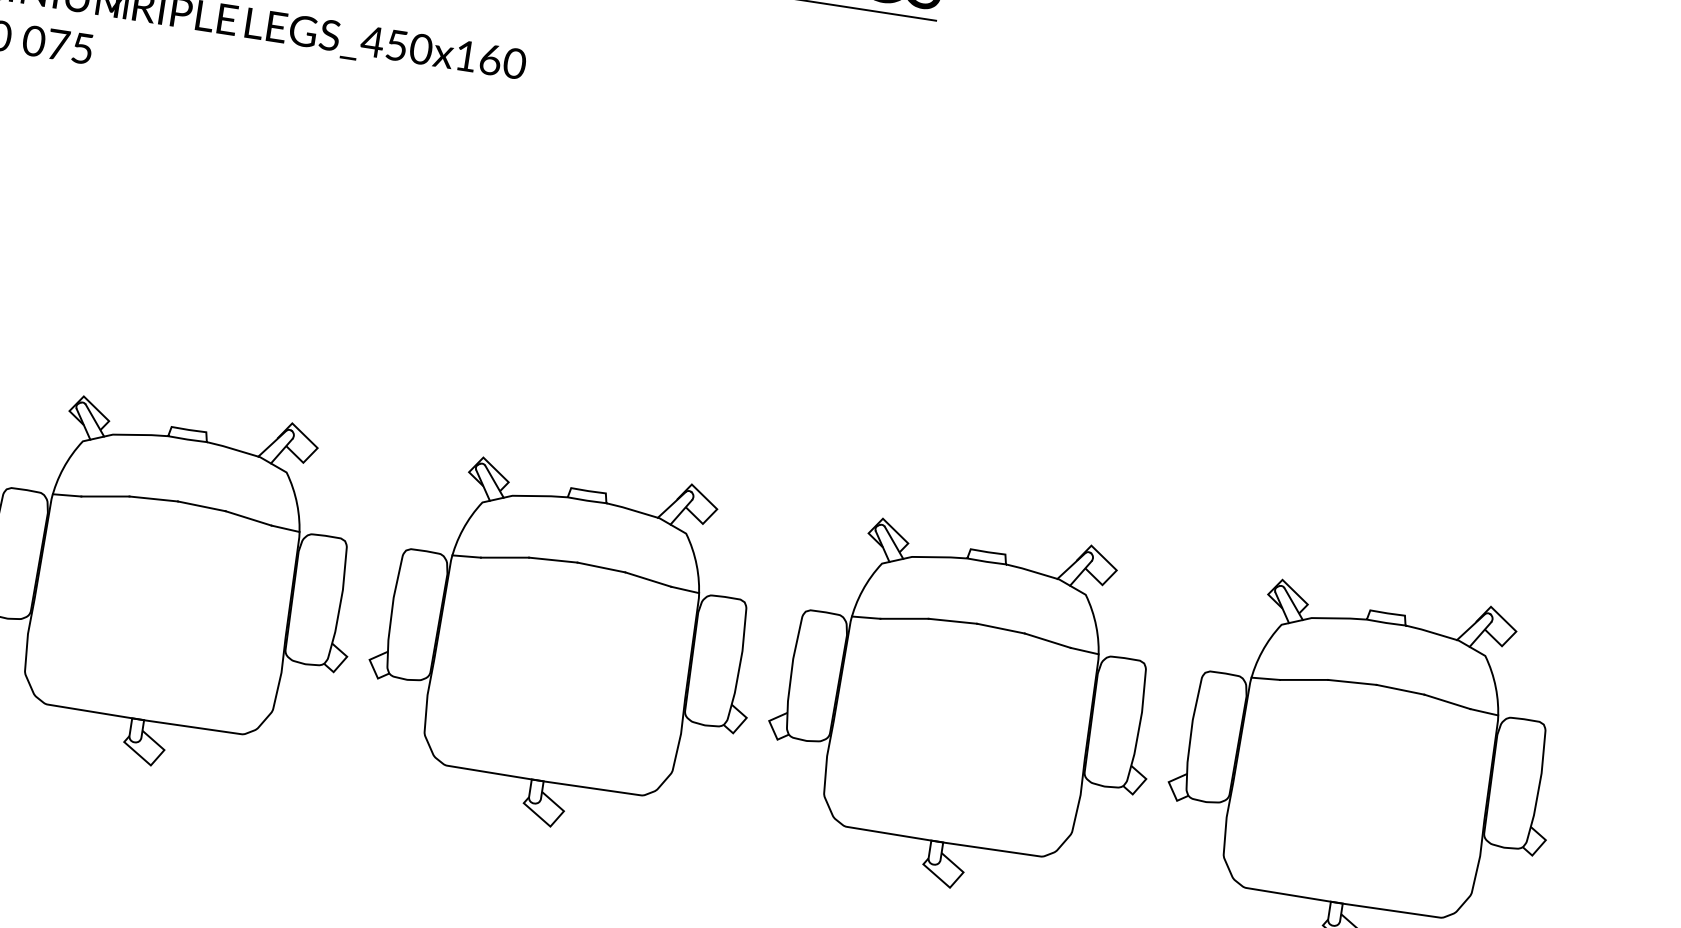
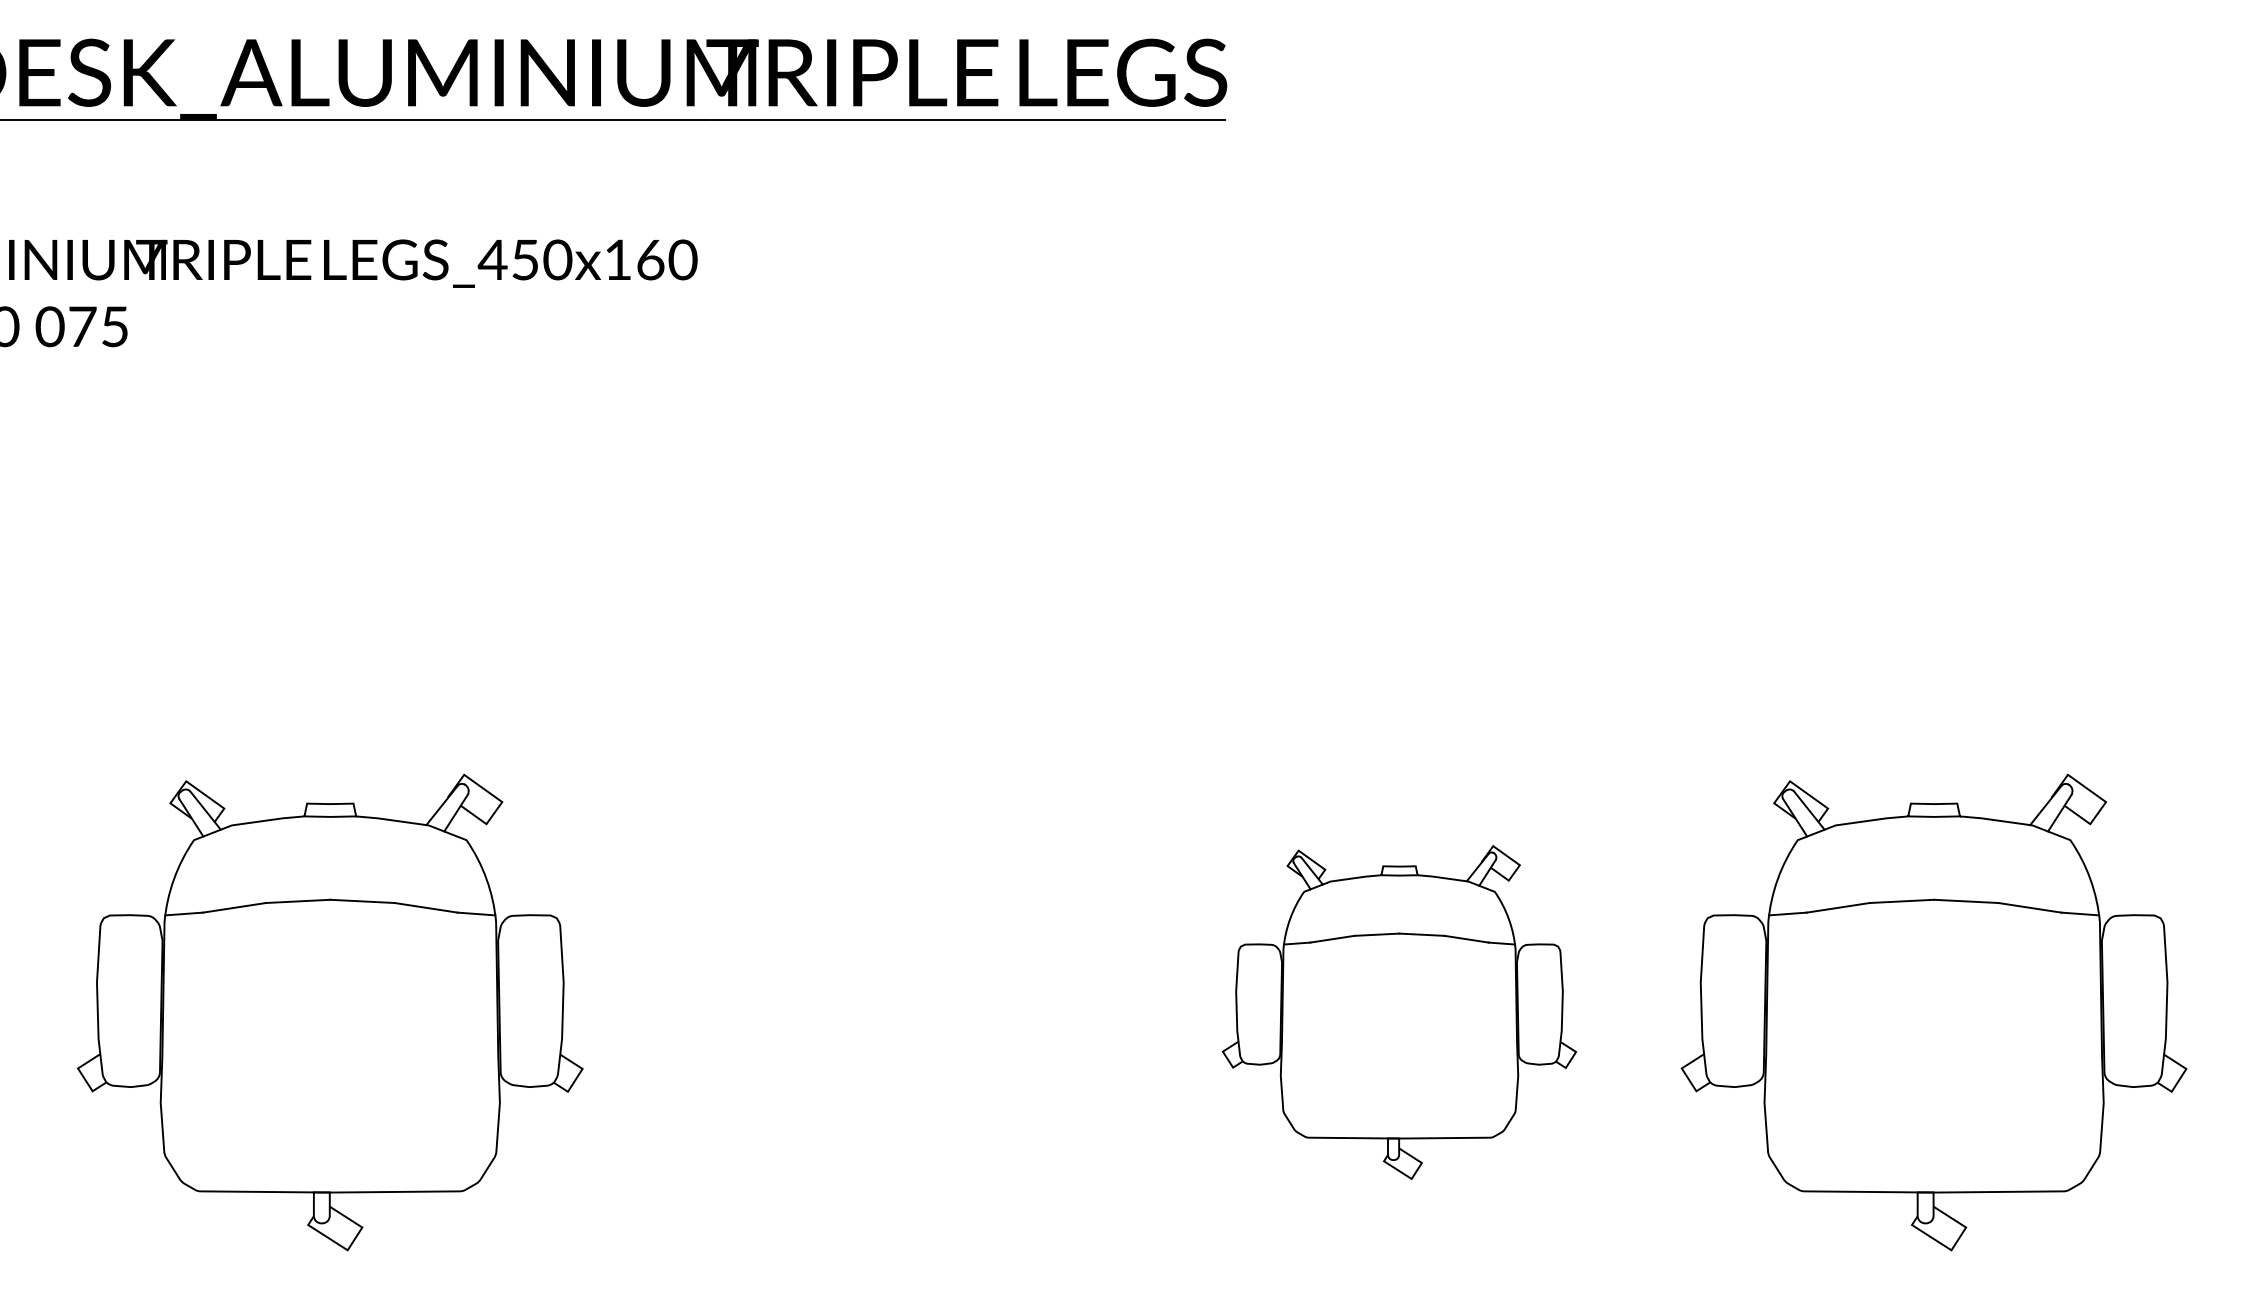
part: (564, 646) -> (864, 1012), removed
part: (964, 708) -> (1399, 1012), size x0.7

